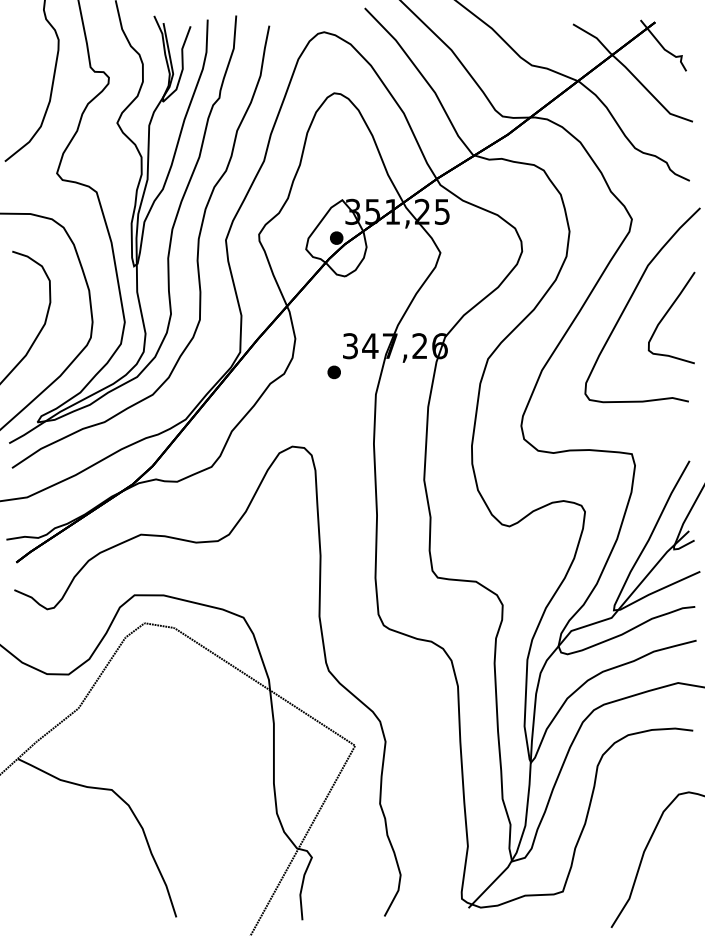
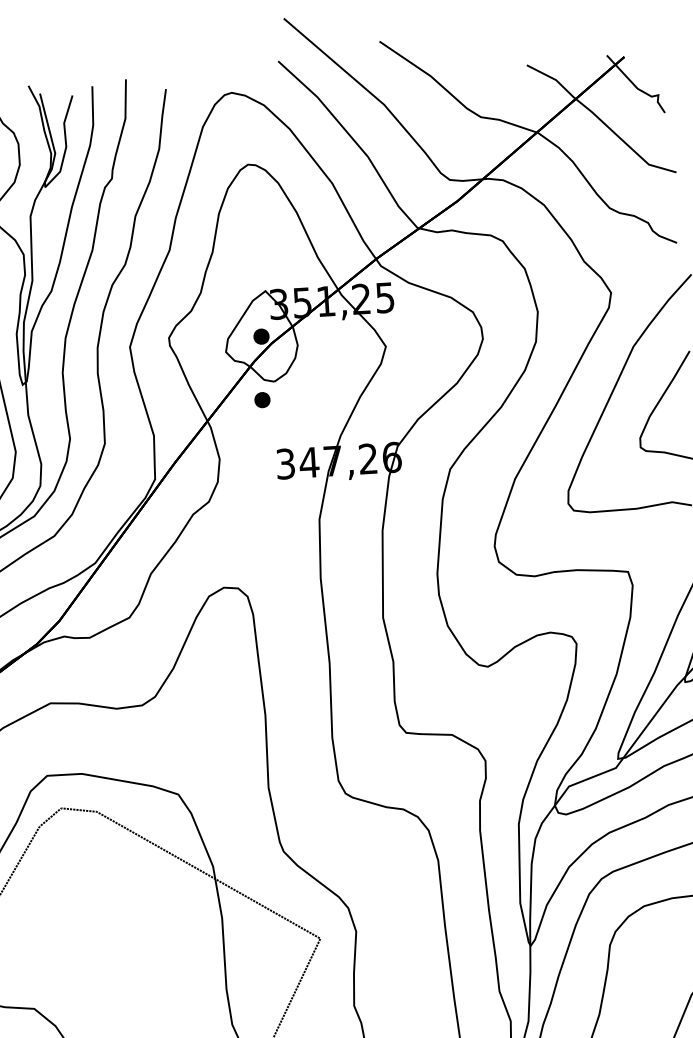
part: (333, 372) -> (261, 400), moved

